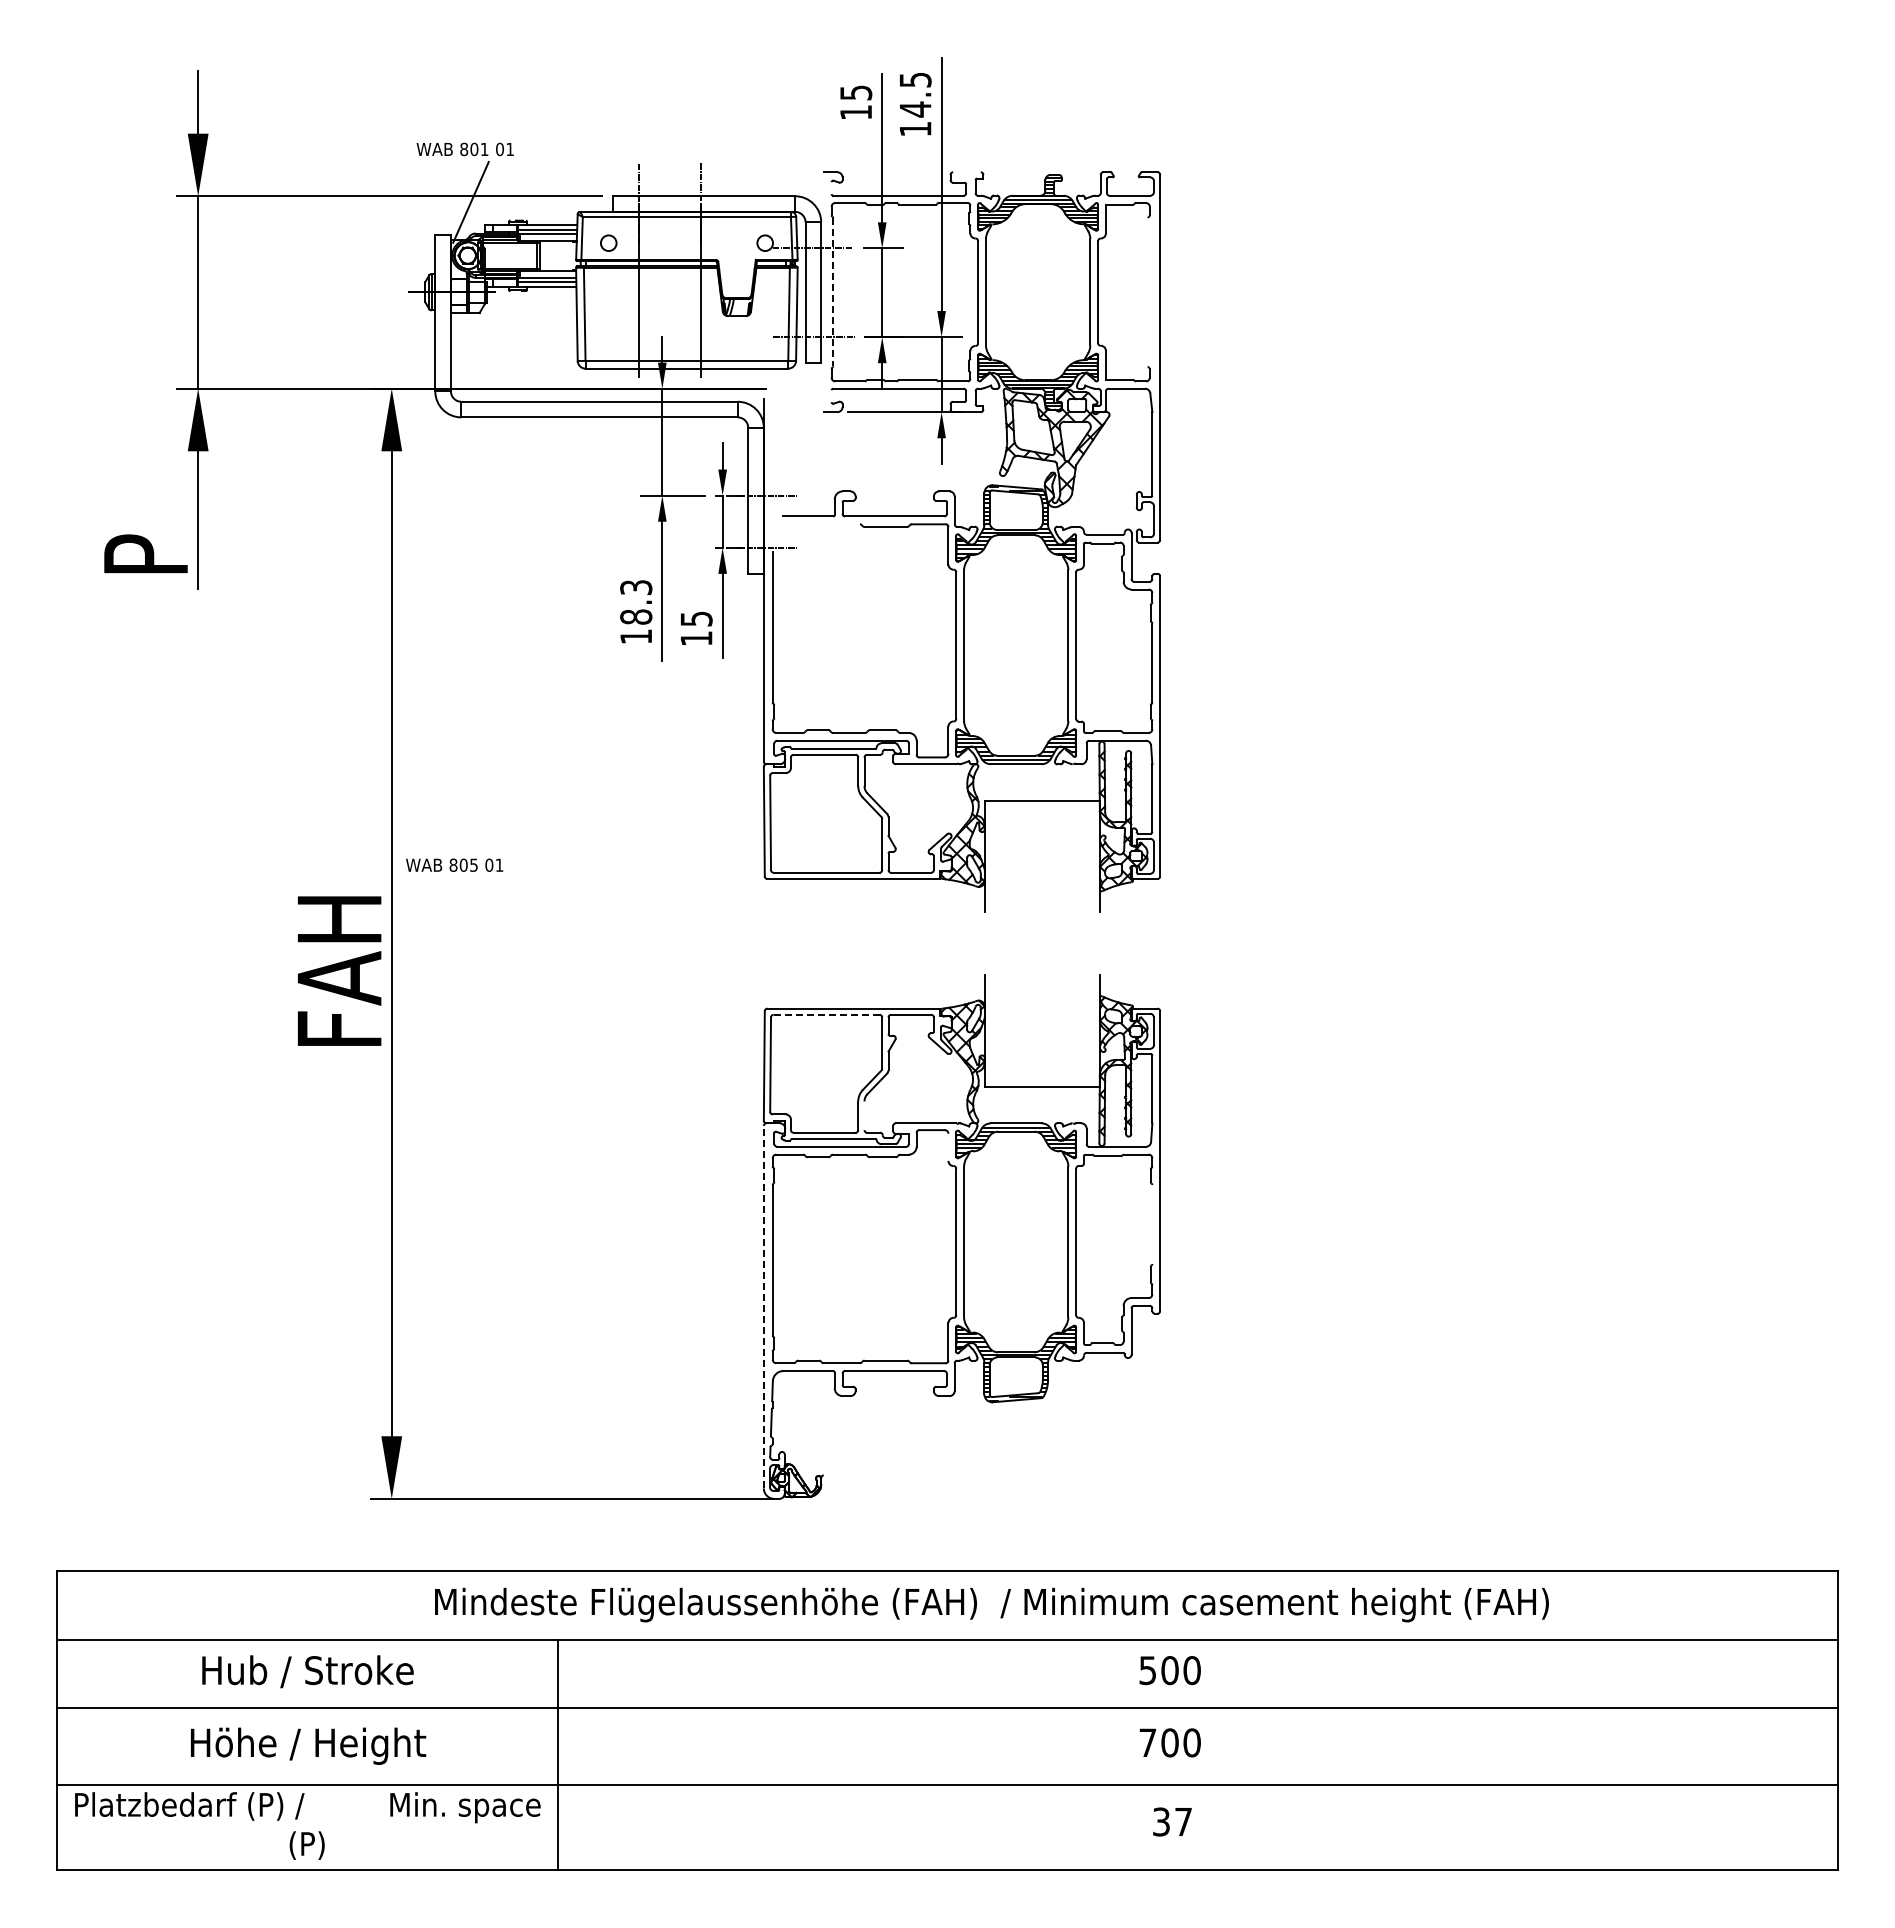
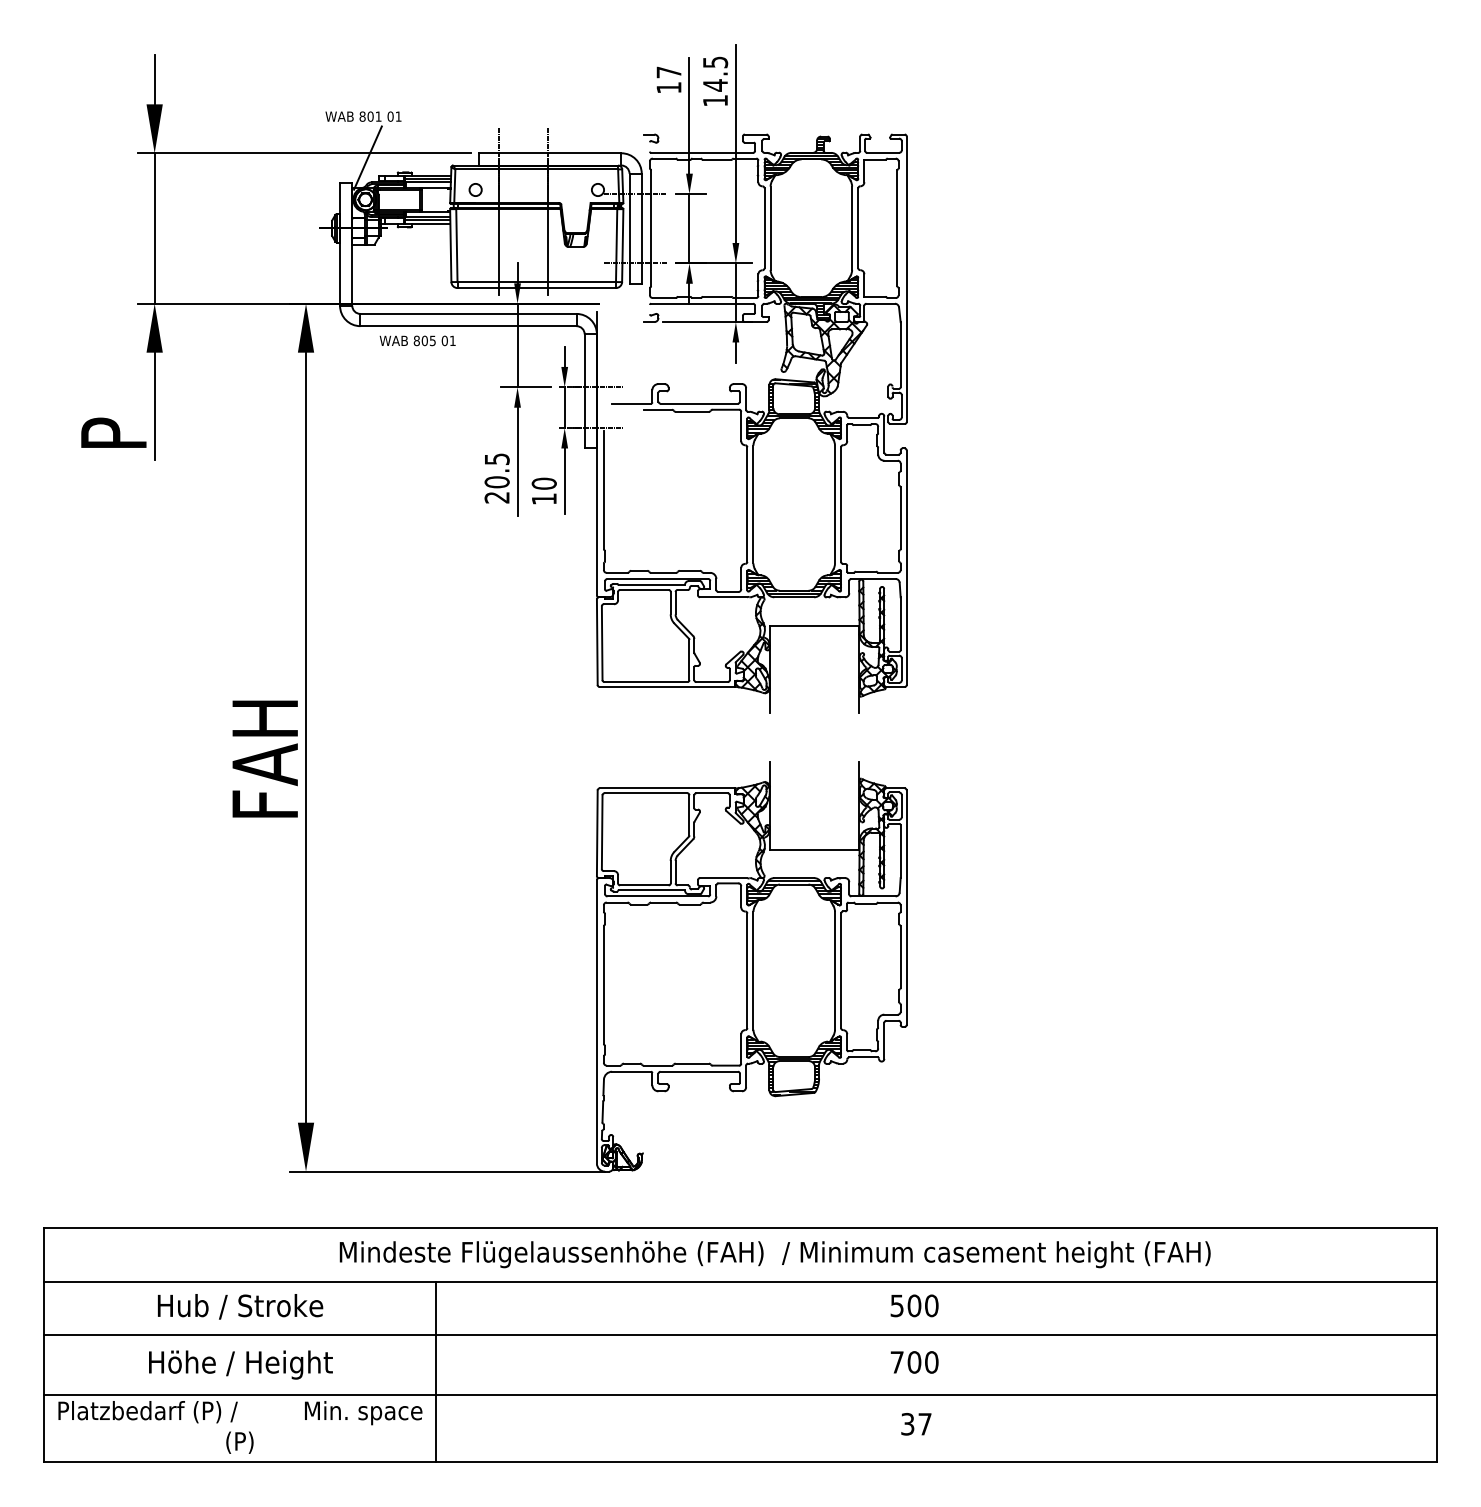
text: (856, 92) -> (669, 72), 15 -> 17
line: (966, 172) -> (755, 134), added
line: (833, 292) -> (651, 228), dashed -> solid
line: (1148, 292) -> (897, 228), added
line: (841, 524) -> (657, 409), added
text: (636, 612) -> (497, 478), 18.3 -> 20.5
text: (696, 618) -> (544, 483), 15 -> 10
text: (454, 864) -> (417, 340), moved
line: (826, 1014) -> (645, 792), dashed -> solid
line: (864, 1115) -> (675, 871), added
line: (948, 1146) -> (741, 896), added
line: (1152, 1224) -> (900, 957), added
line: (763, 1306) -> (596, 1021), dashed -> solid

